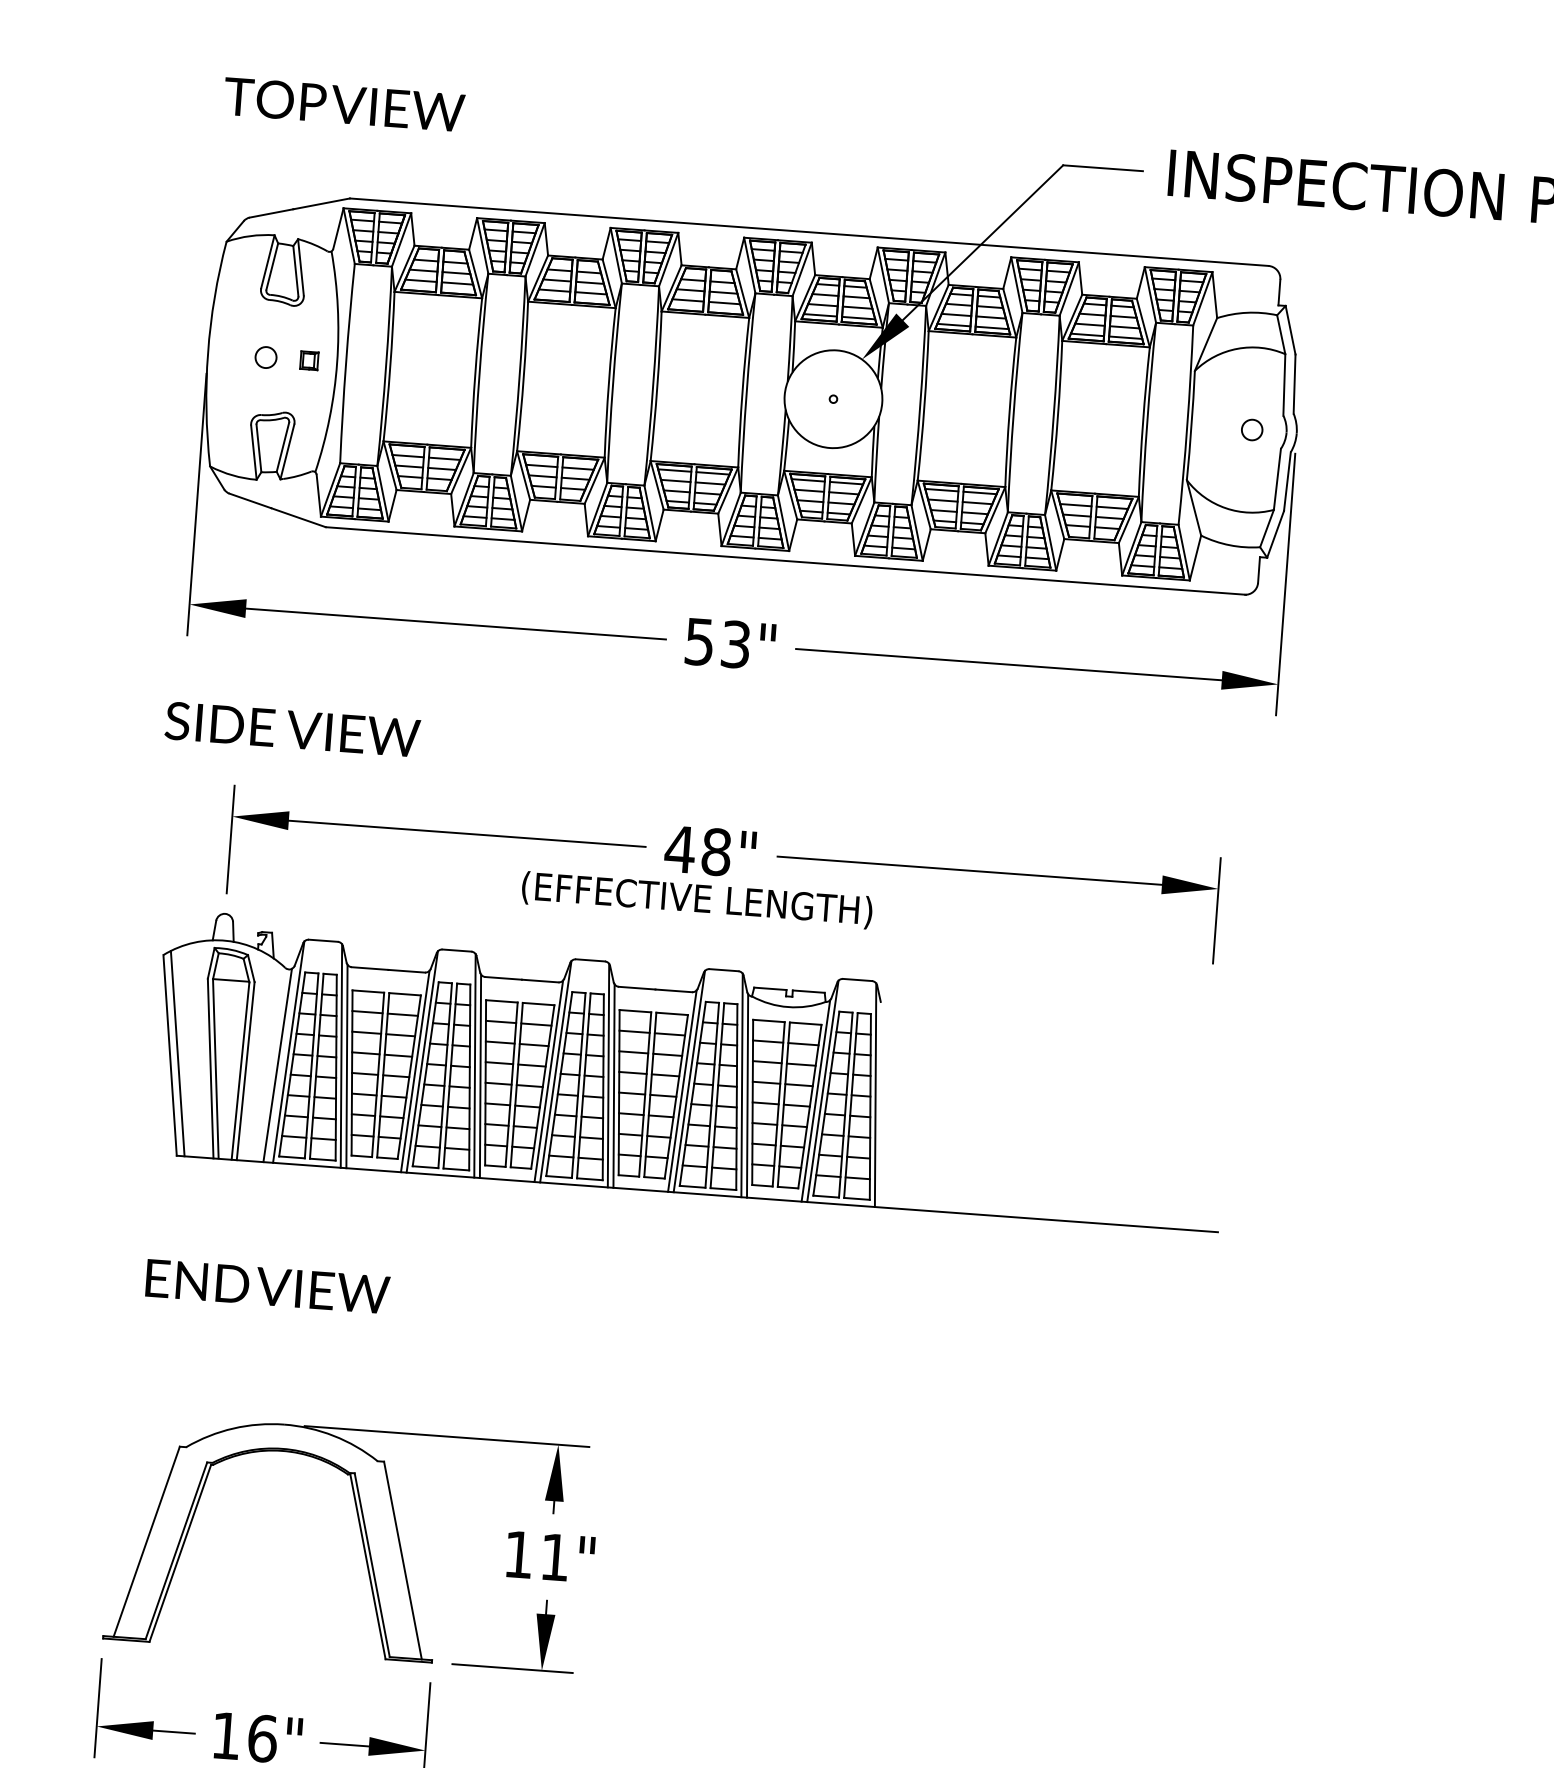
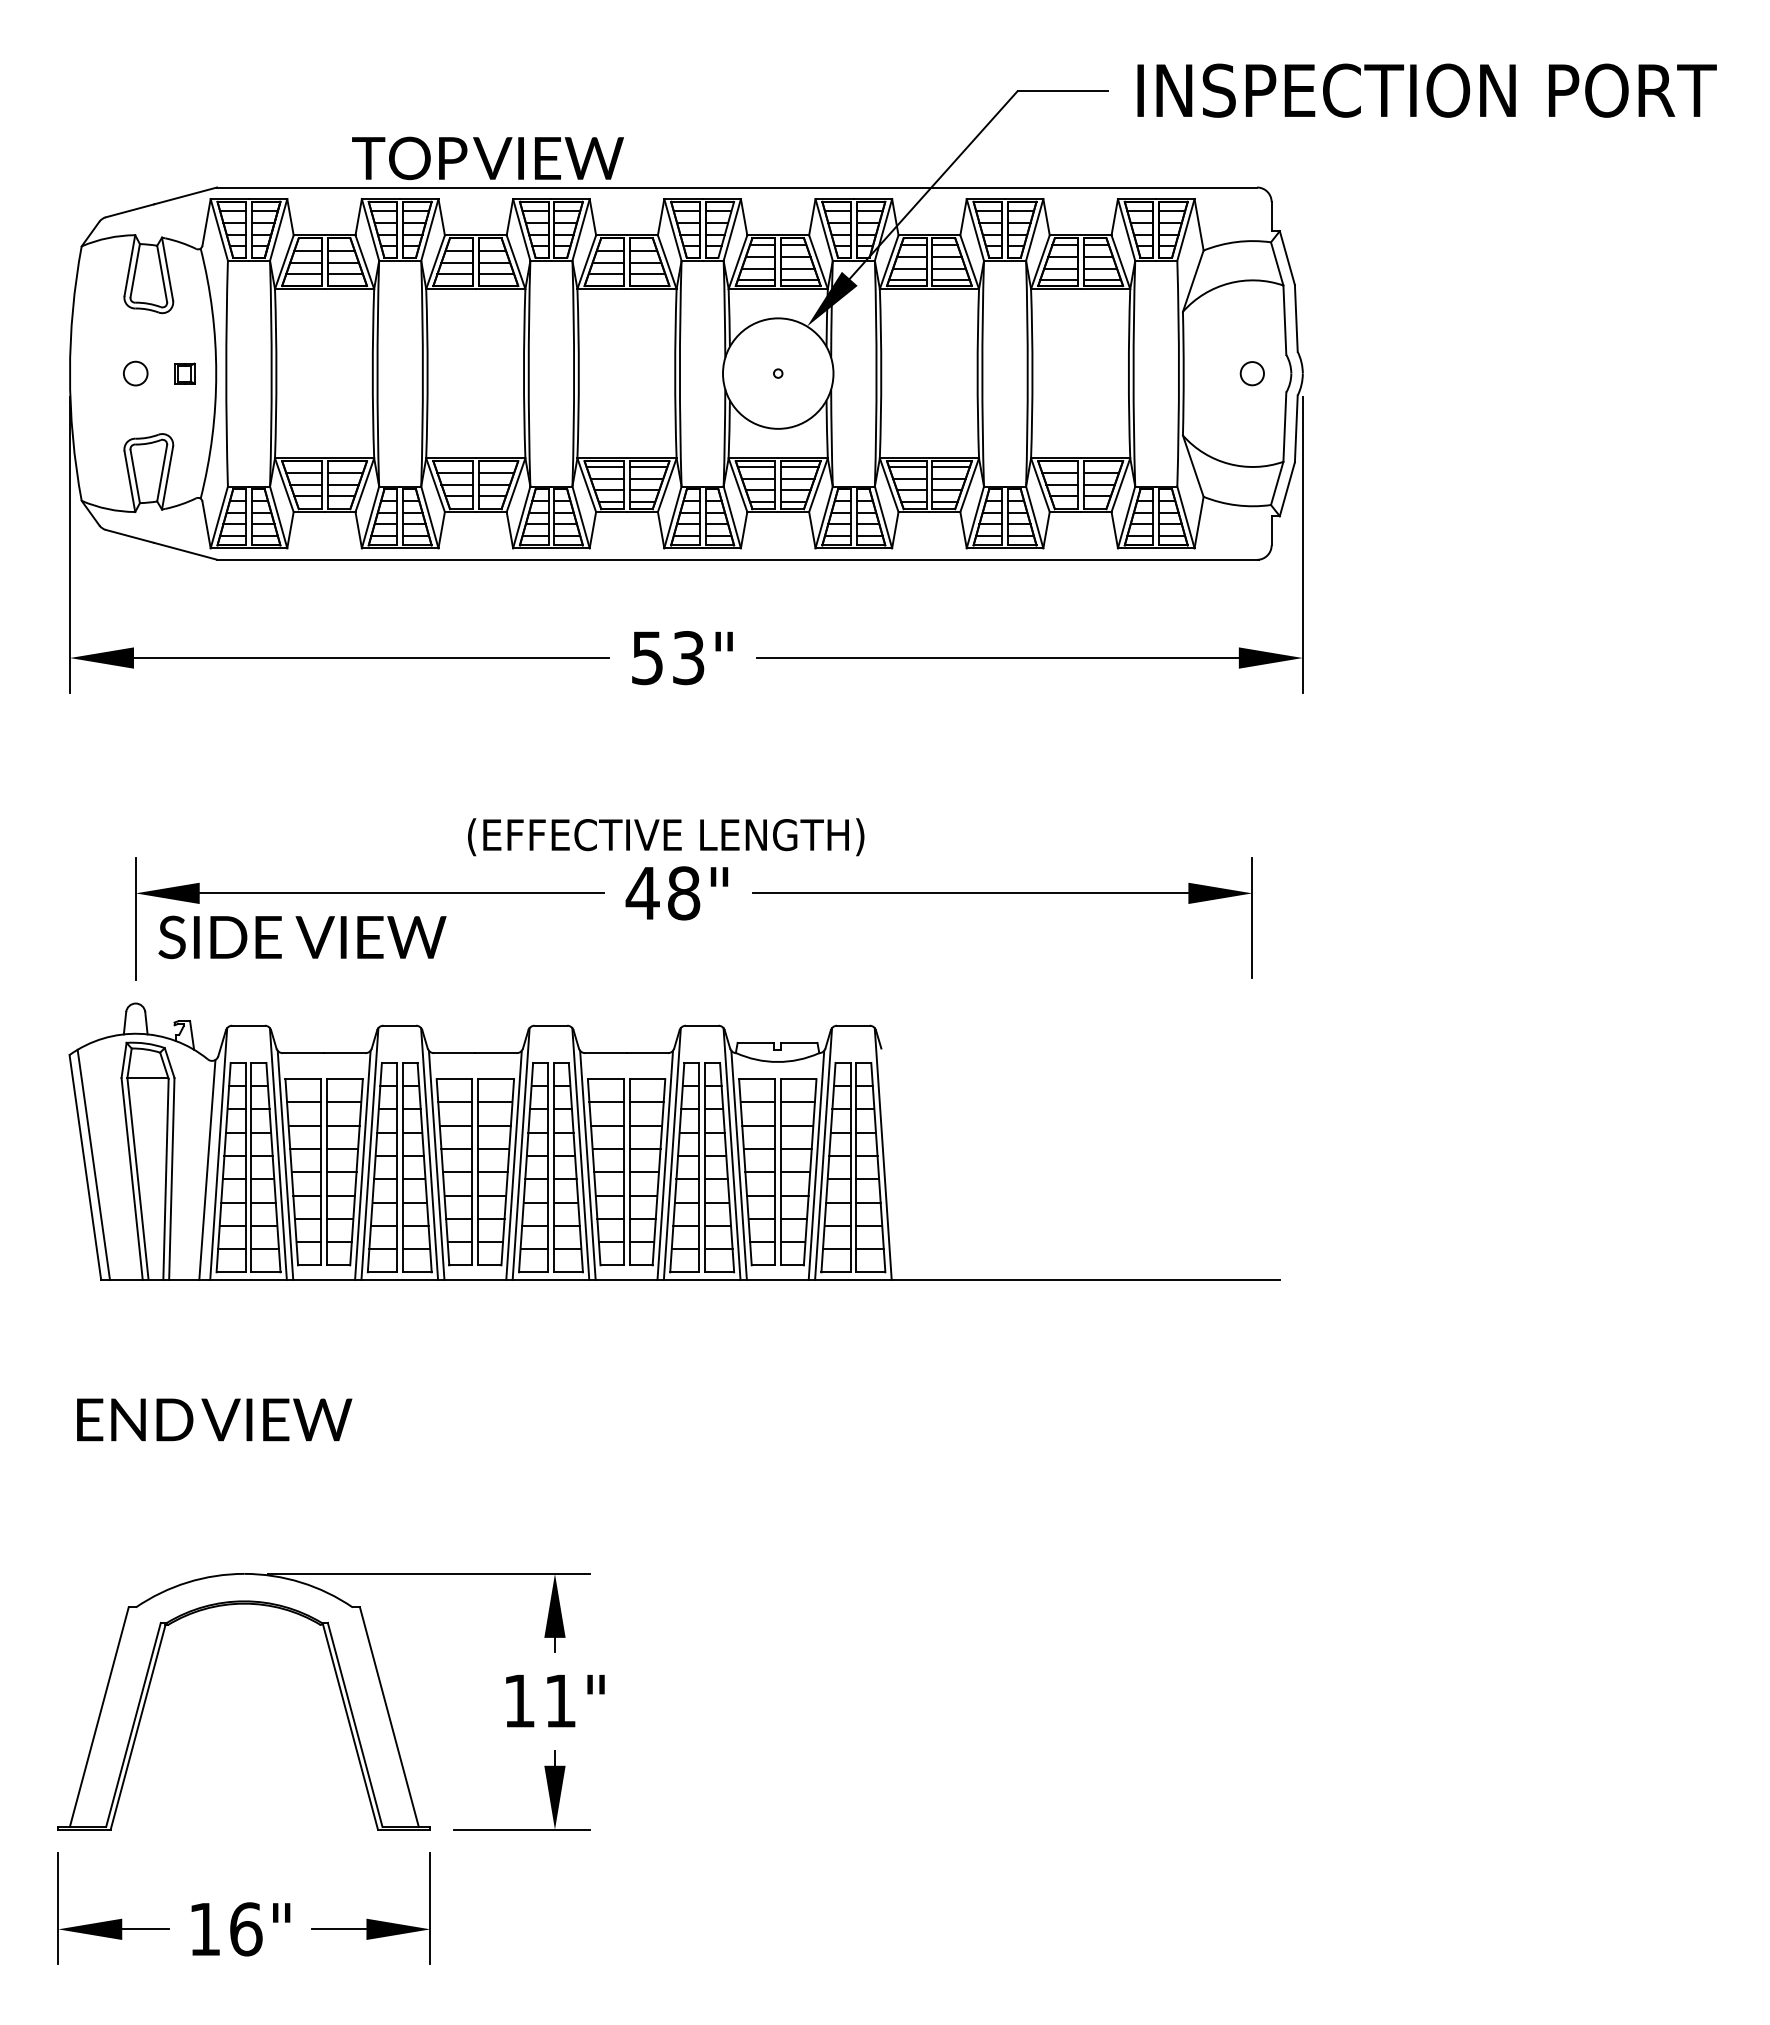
text: (343, 104) -> (487, 158), moved
text: (292, 729) -> (302, 937), moved
text: (697, 900) -> (666, 837), moved

